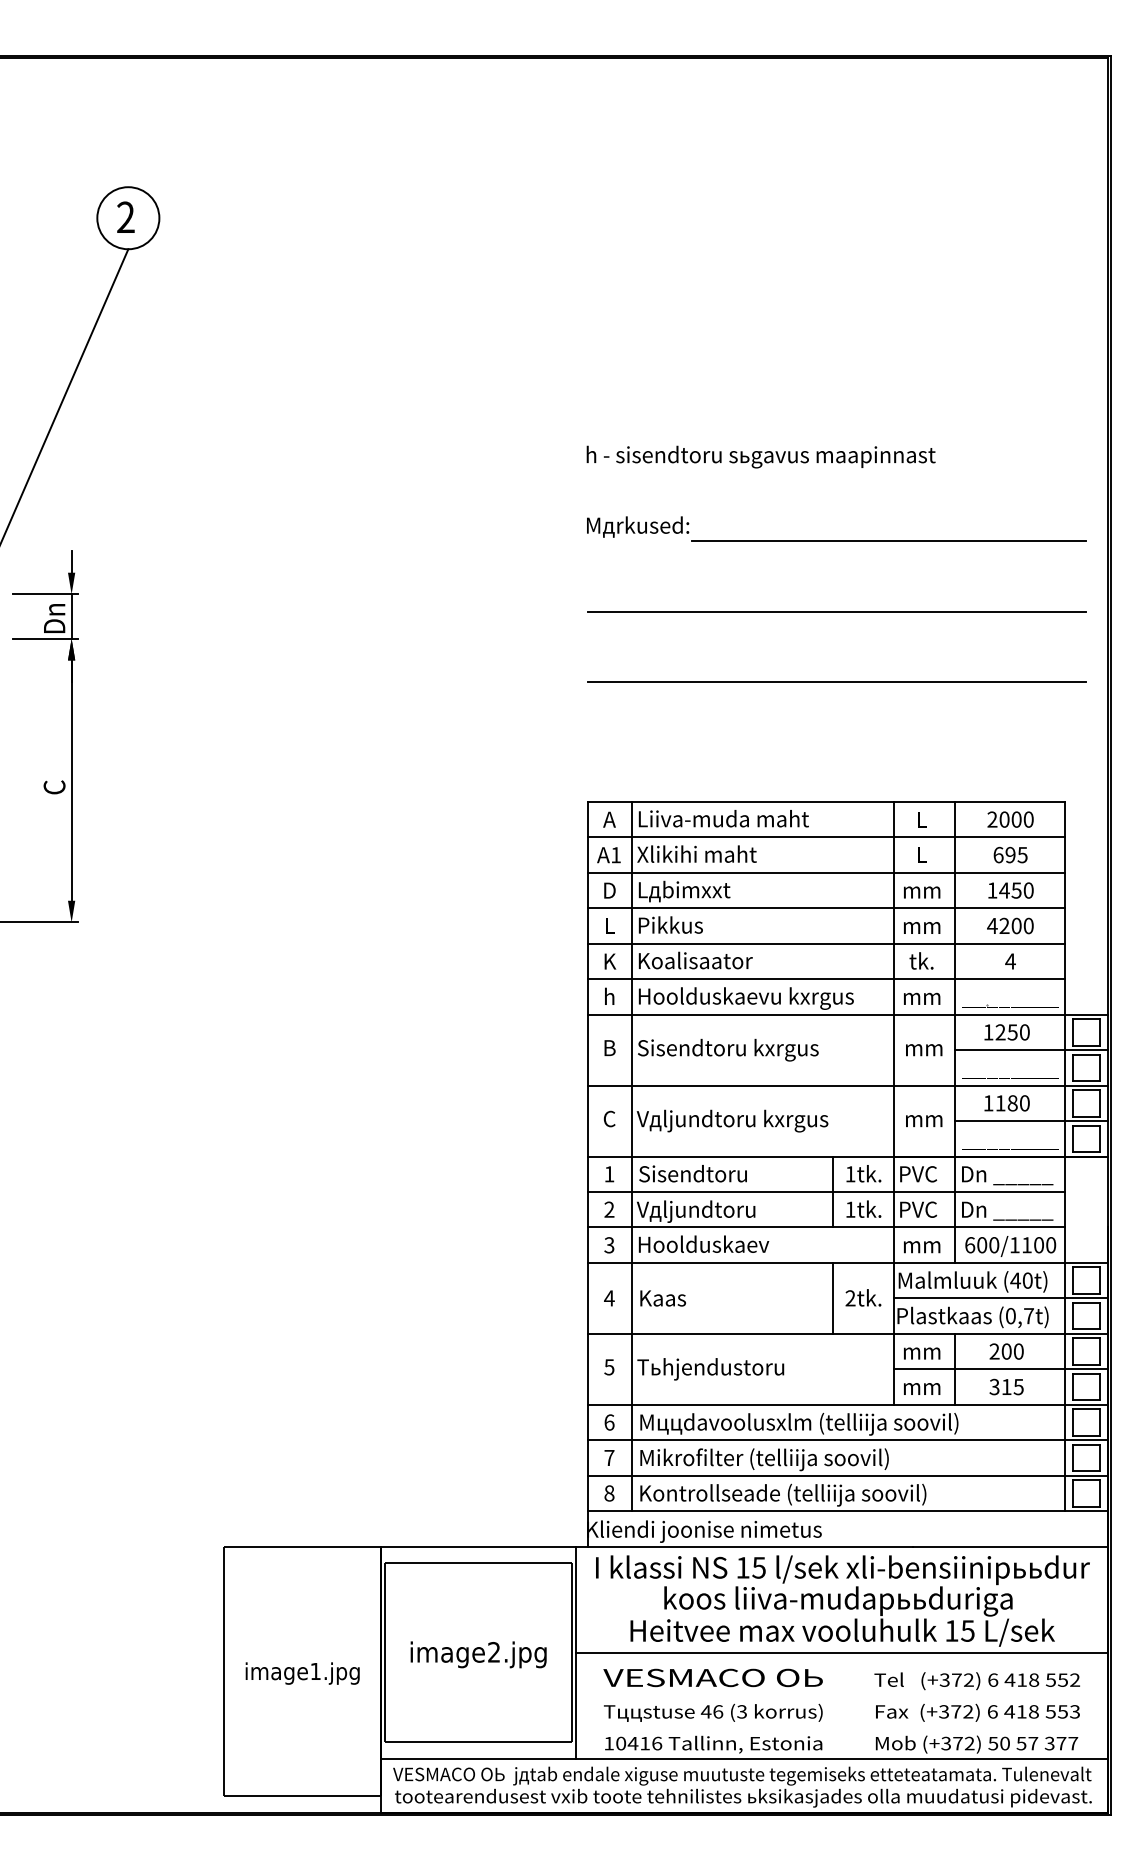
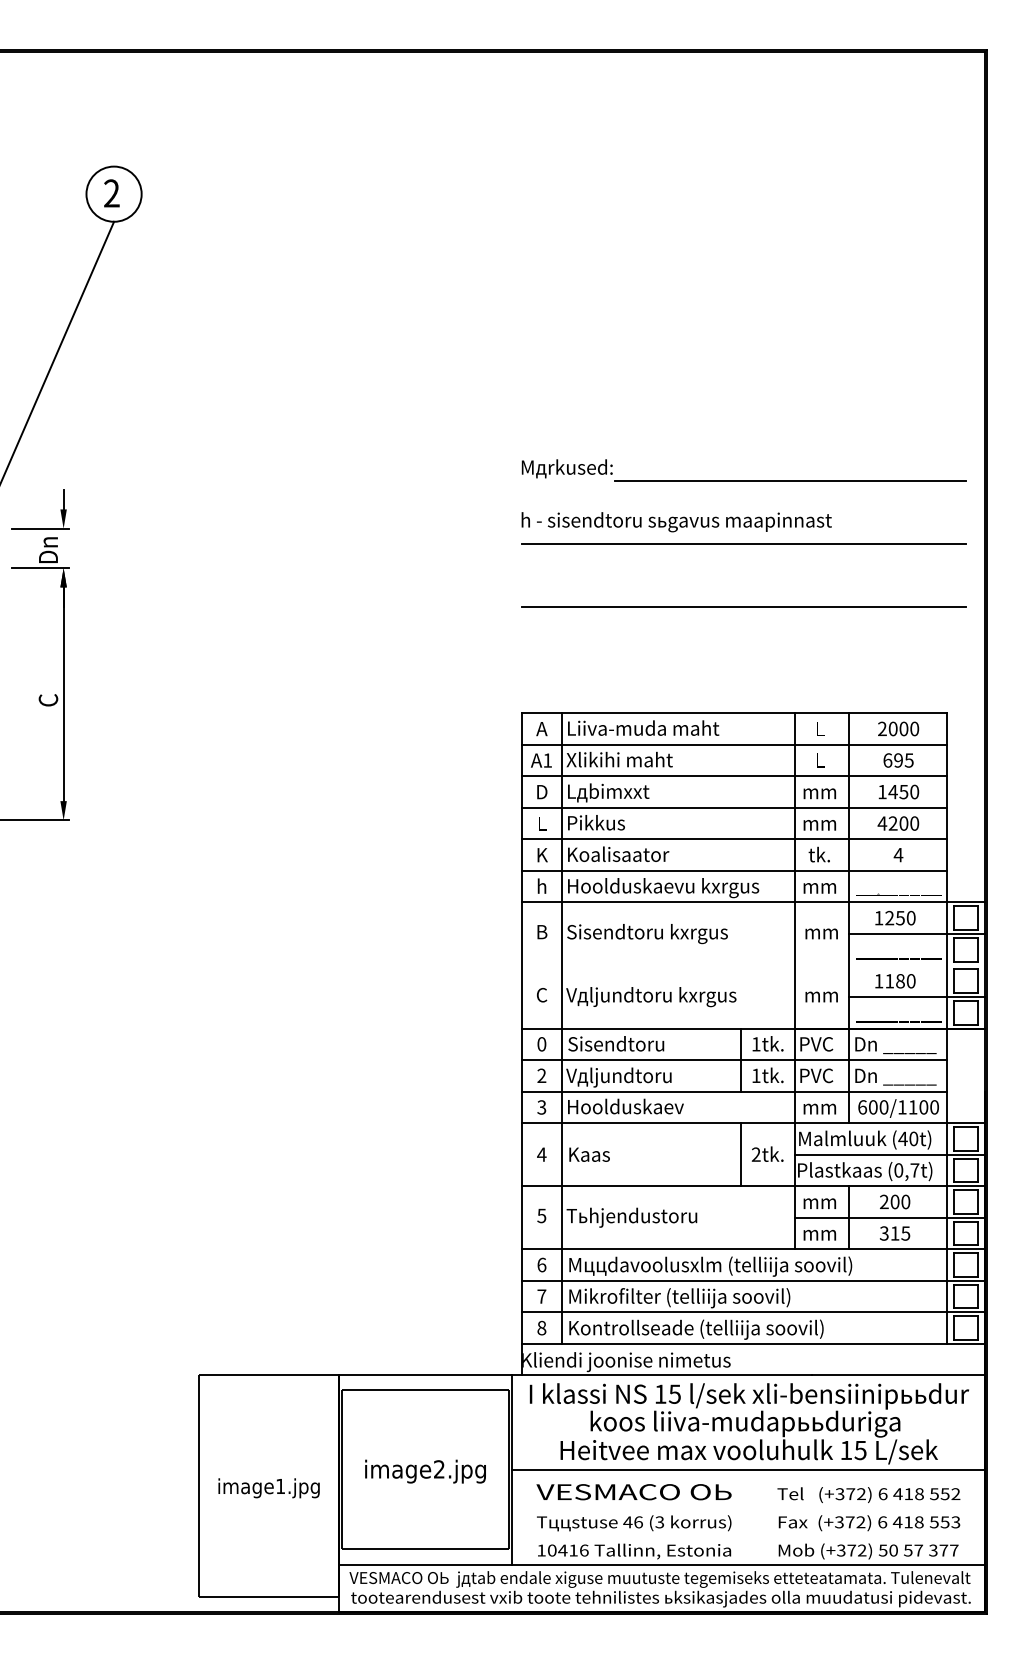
text: (760, 456) -> (676, 521), moved
line: (71, 616) -> (63, 548), removed
line: (847, 1085) -> (753, 965), removed
text: (609, 1174) -> (541, 1044), 1 -> 0

